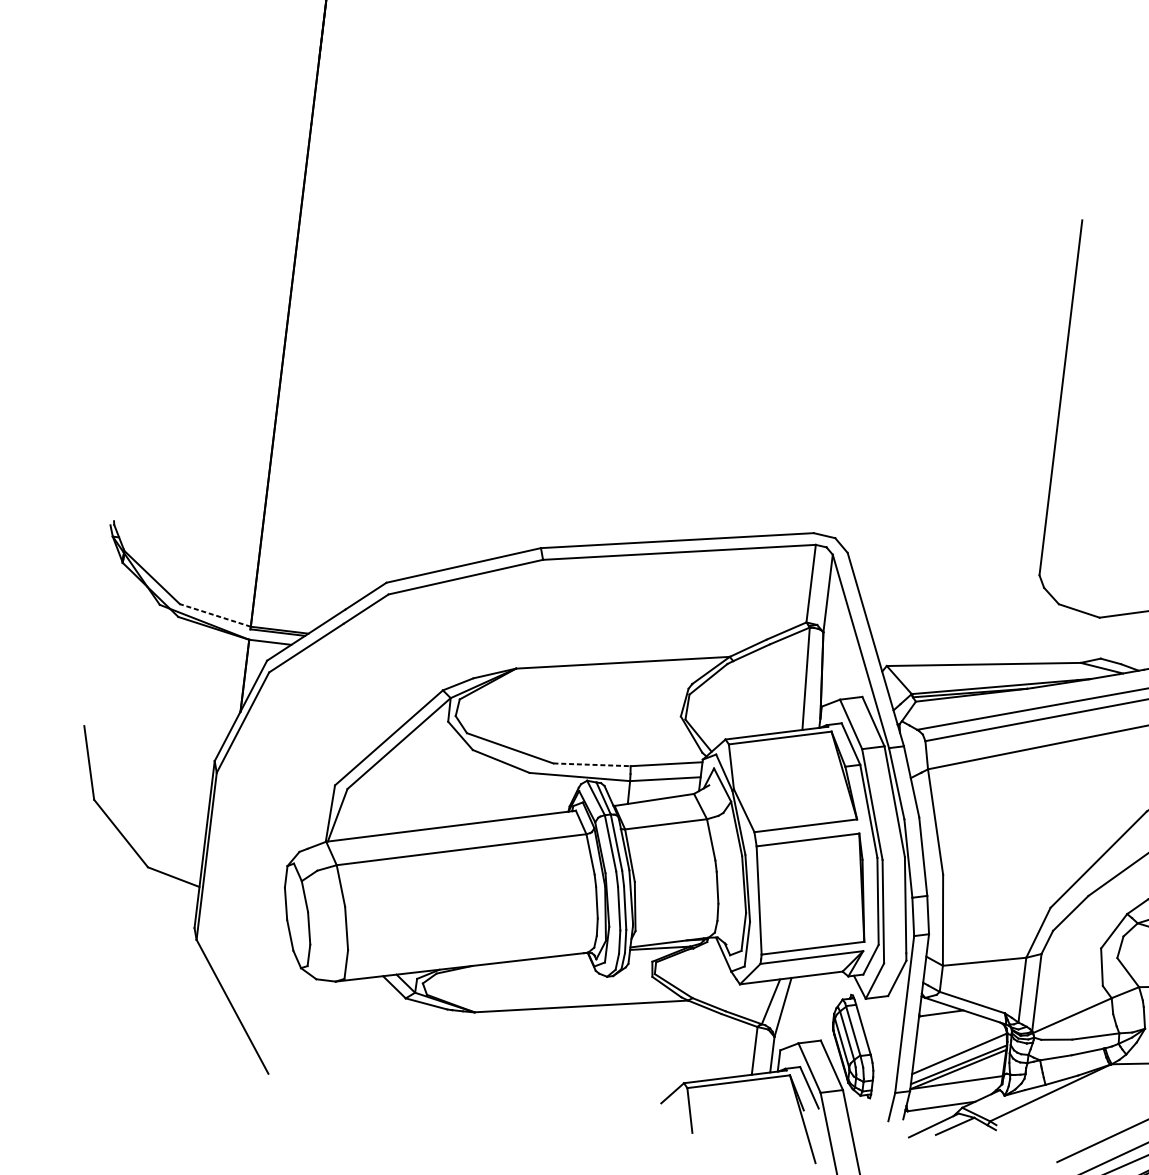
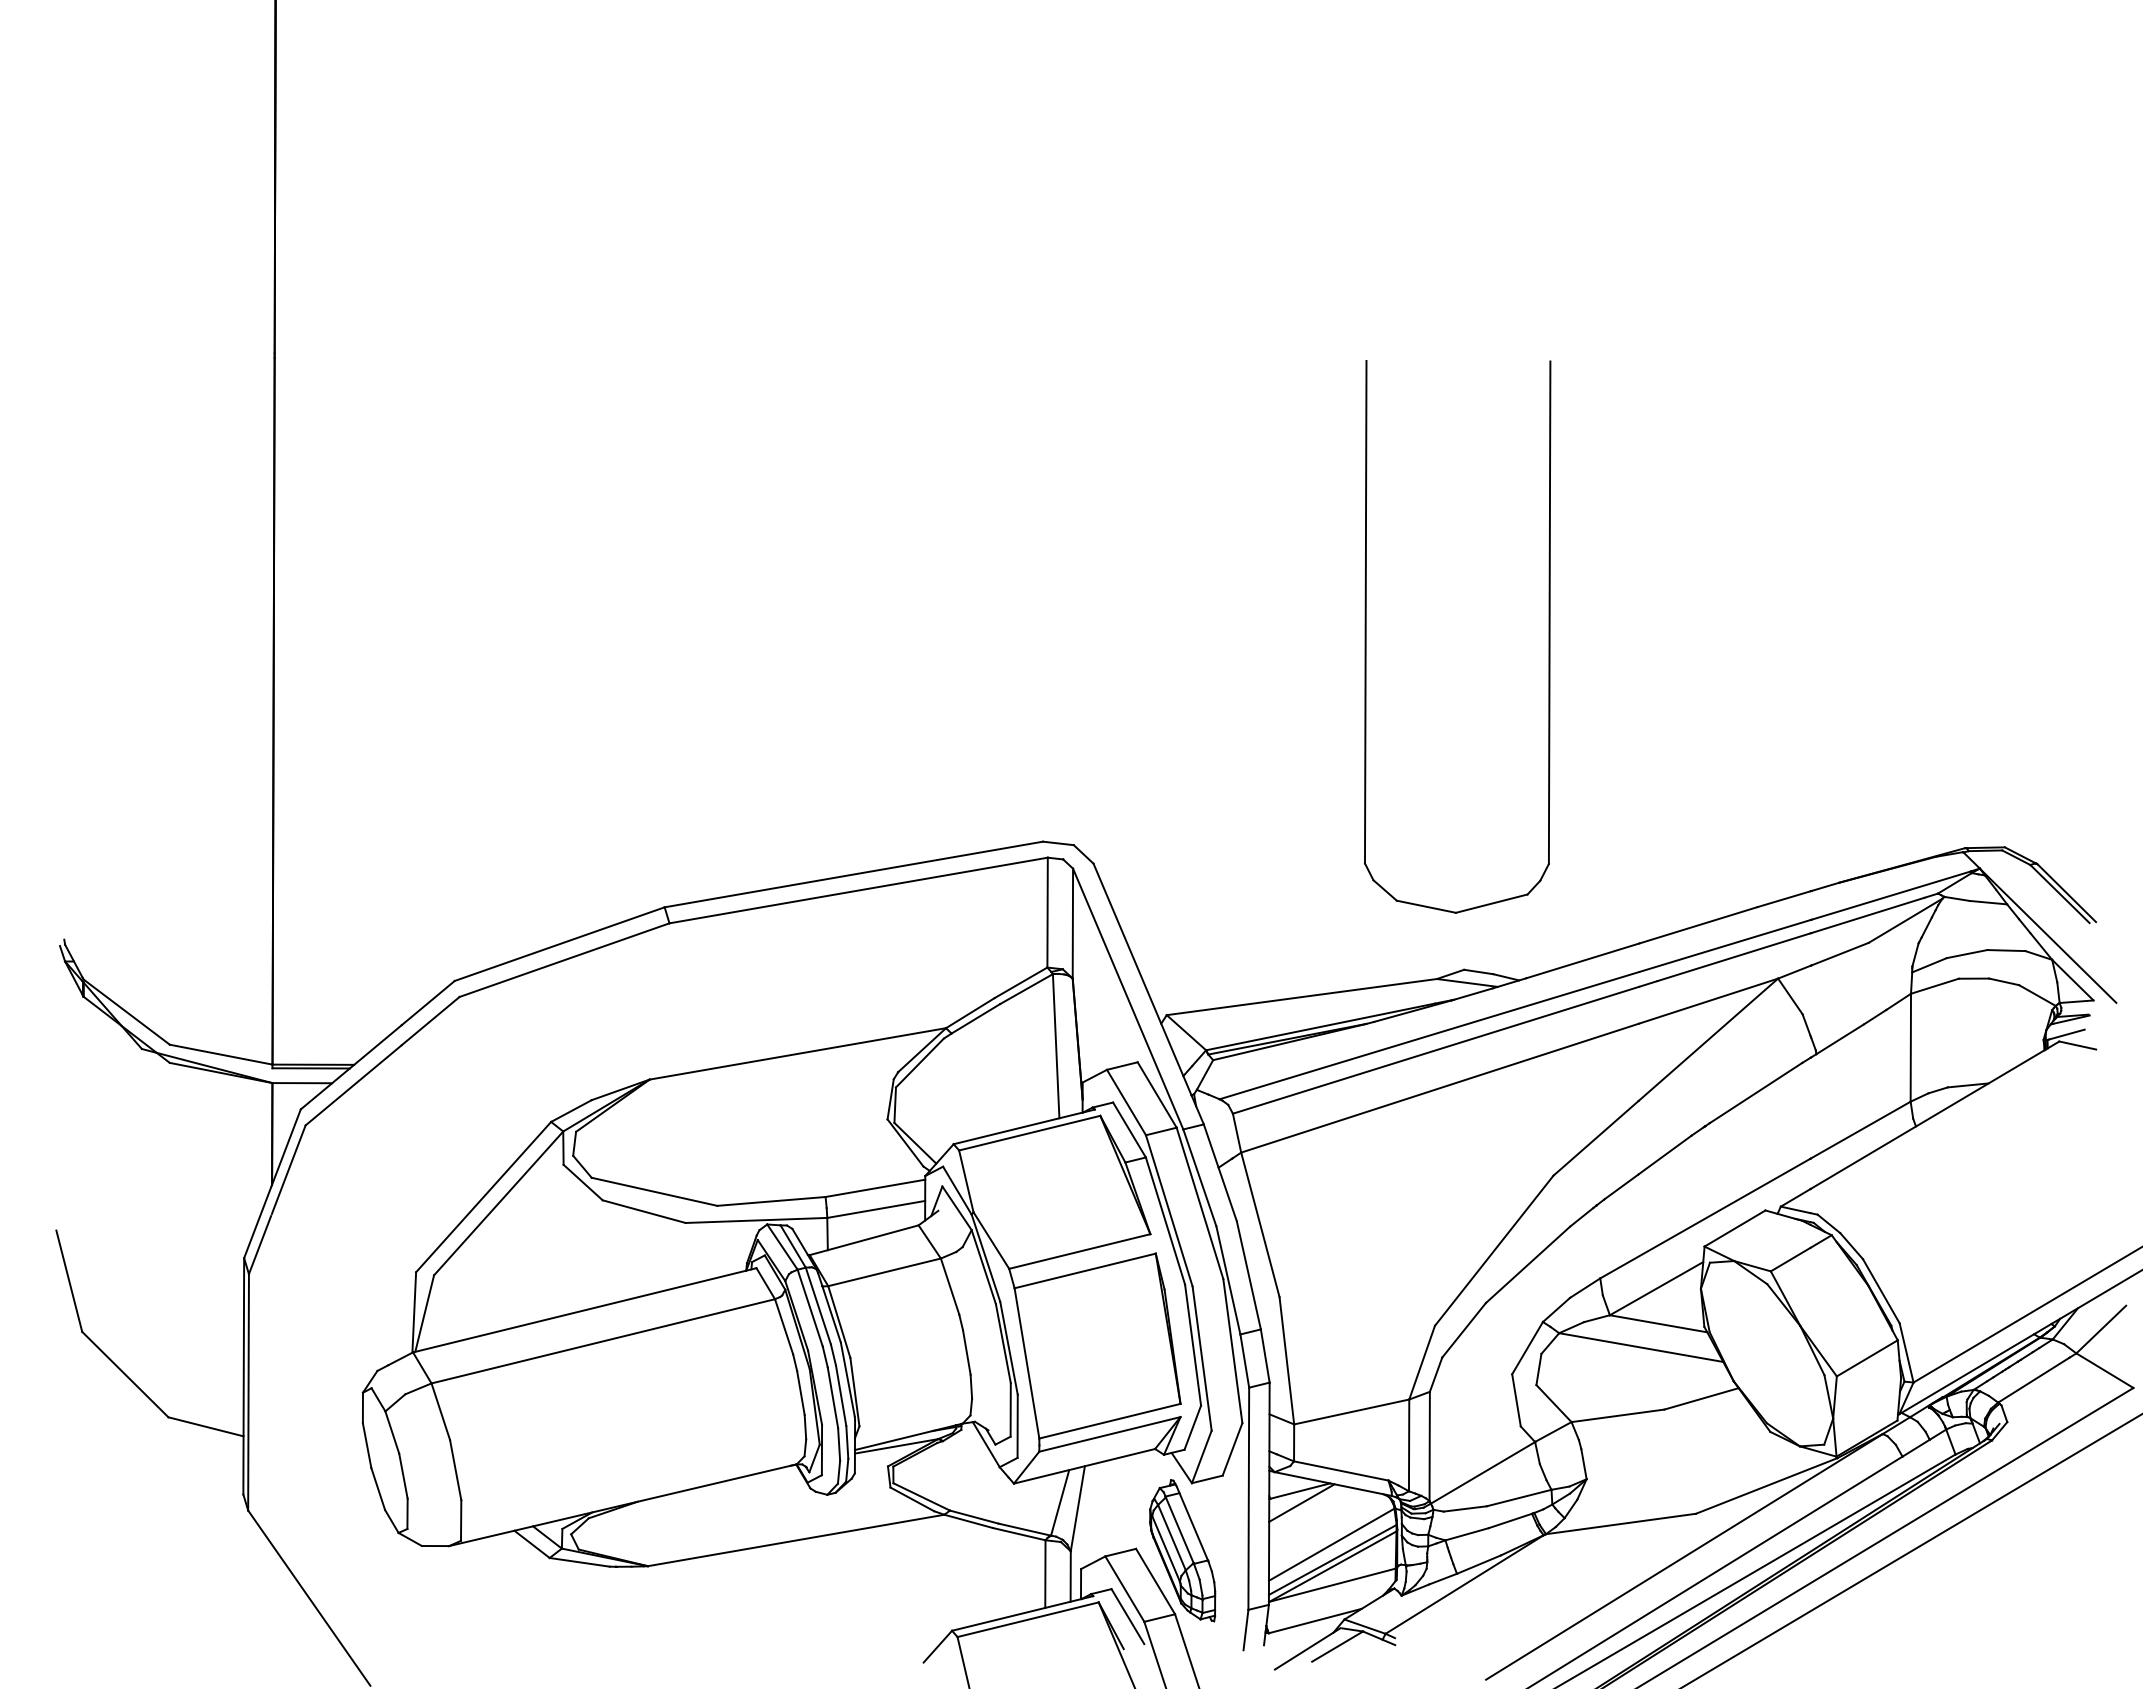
line: (214, 615) -> (220, 1054), dashed -> solid
line: (592, 764) -> (771, 1201), dashed -> solid
line: (941, 1021) -> (1301, 1502), added

